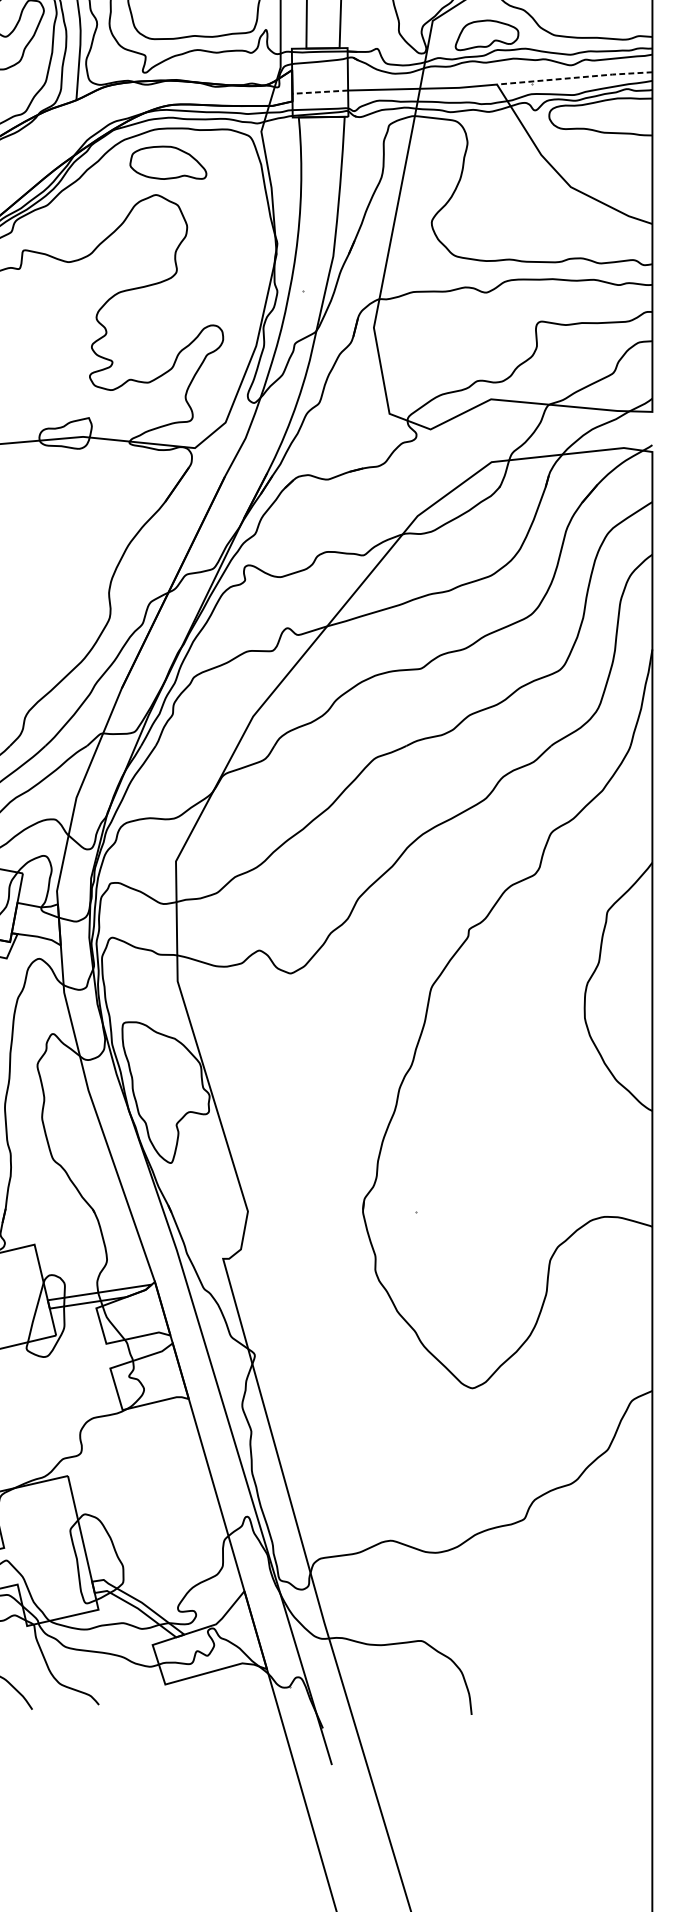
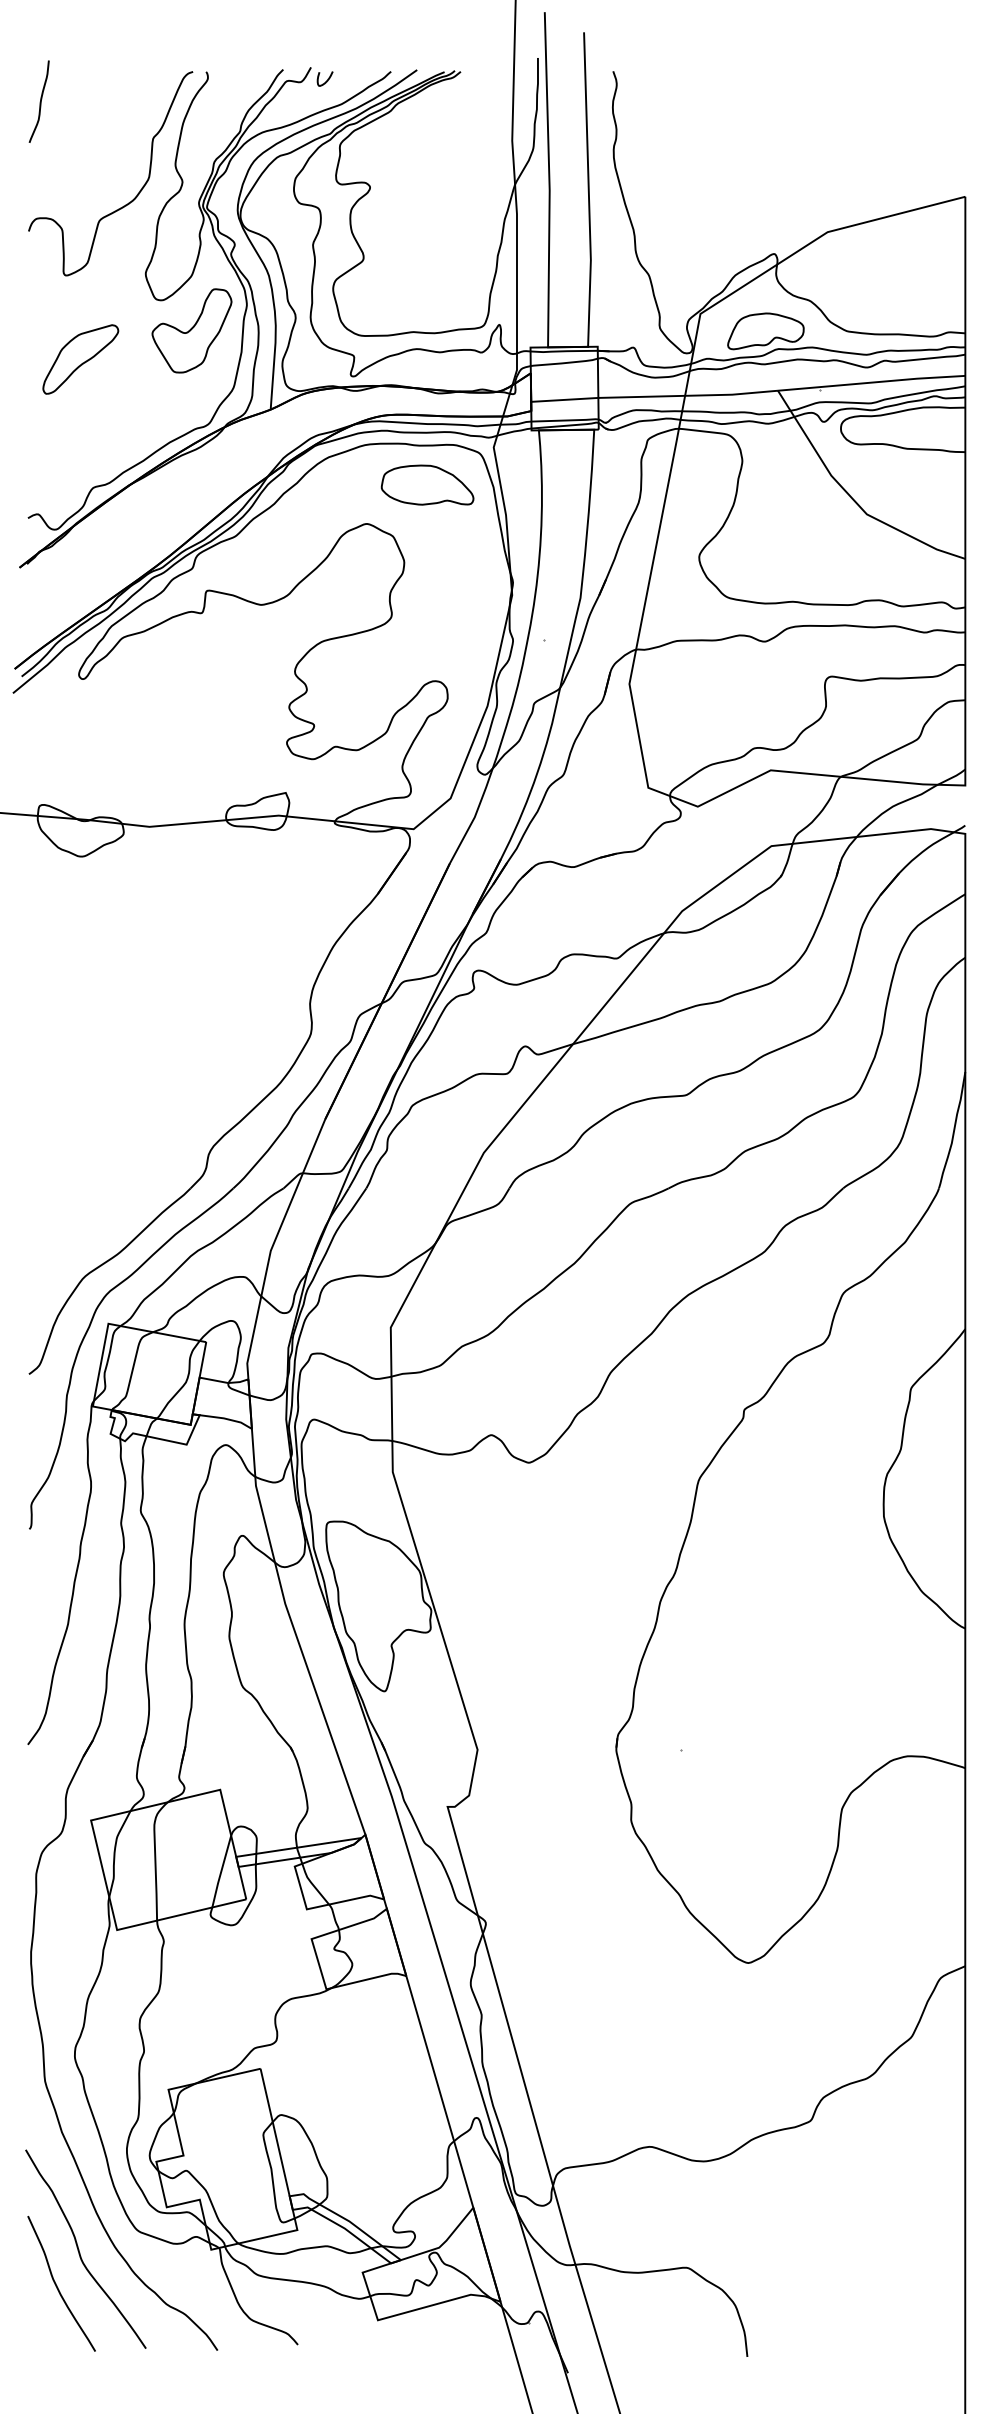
line: (575, 77) -> (872, 382), dashed -> solid
line: (320, 91) -> (564, 399), dashed -> solid
part: (168, 162) -> (427, 484), moved

